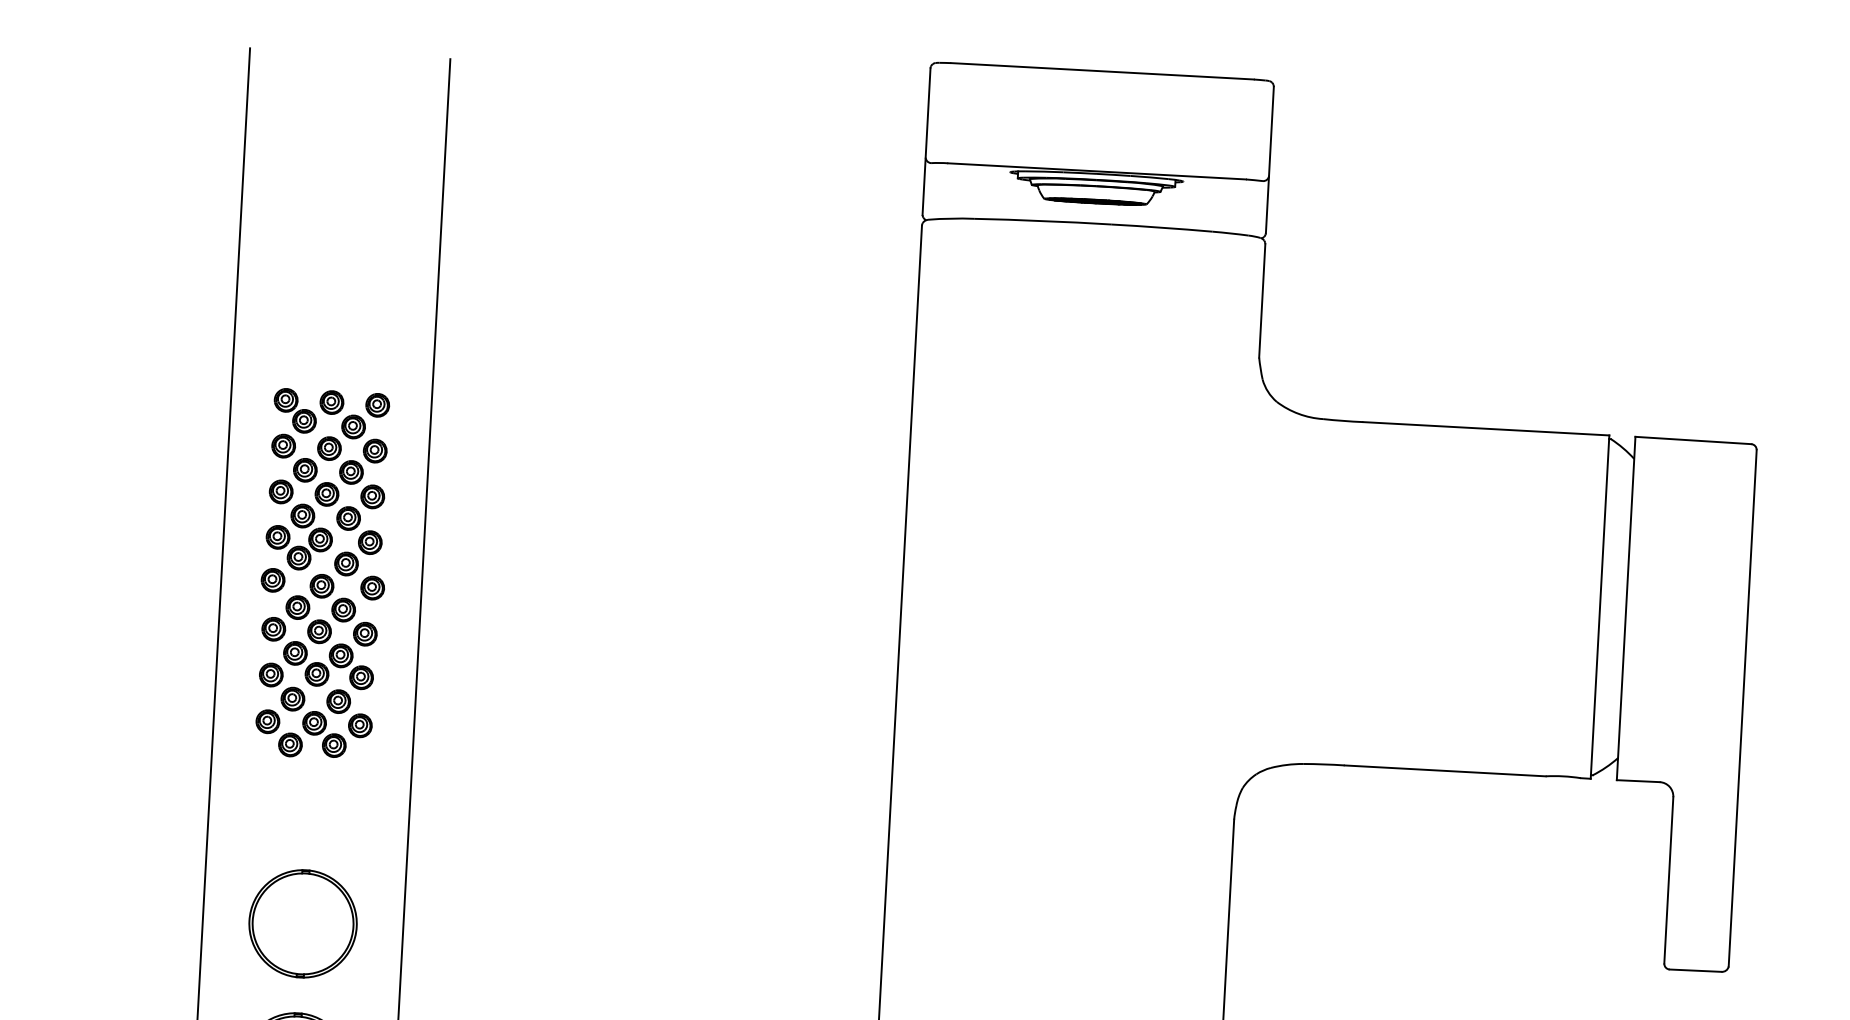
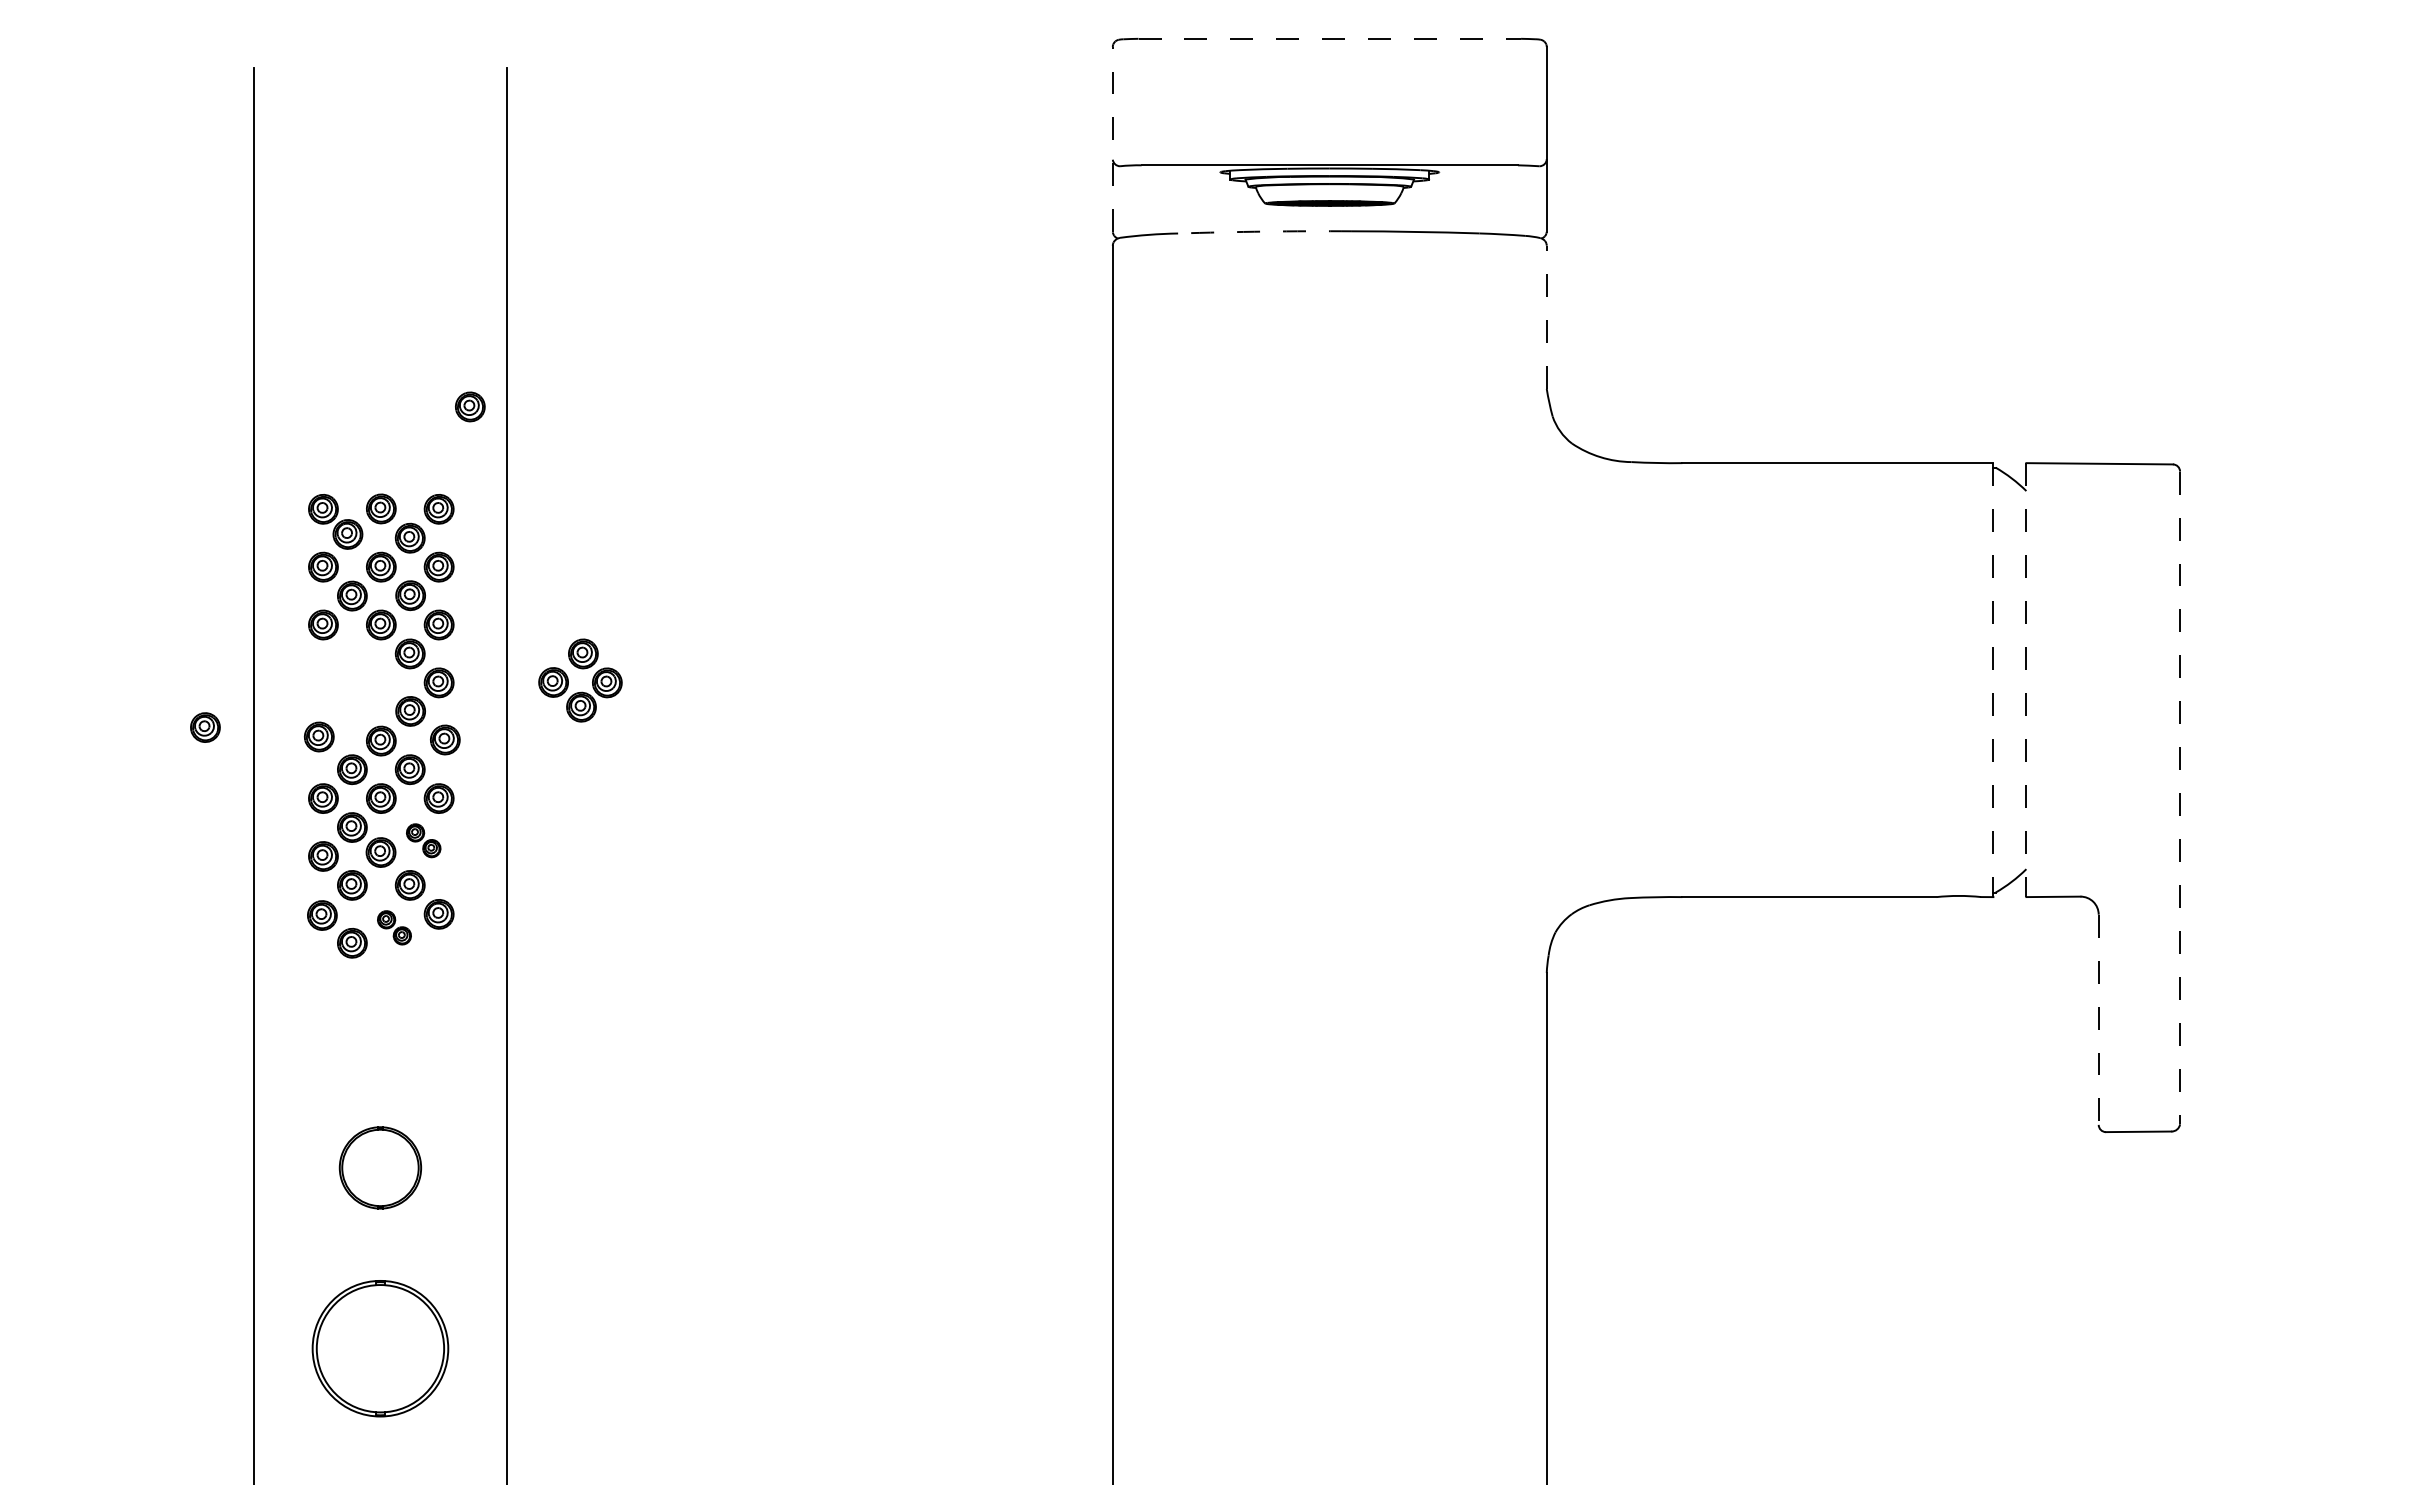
line: (1103, 71) -> (1330, 38), solid -> dashed
line: (926, 141) -> (1112, 139), solid -> dashed
arc: (1043, 220) -> (1265, 231), solid -> dashed
line: (1262, 301) -> (1546, 317), solid -> dashed
part: (406, 325) -> (470, 406), added
part: (300, 528) -> (581, 669), moved
part: (183, 567) -> (205, 727), added
line: (1600, 607) -> (1993, 680), solid -> dashed
line: (1626, 608) -> (2026, 680), solid -> dashed
part: (351, 666) -> (423, 840), size x0.6
line: (1742, 708) -> (2180, 798), solid -> dashed
part: (324, 734) -> (394, 927), size x0.6
line: (1668, 880) -> (2098, 1020), solid -> dashed
part: (303, 923) -> (380, 1167), size x0.6

